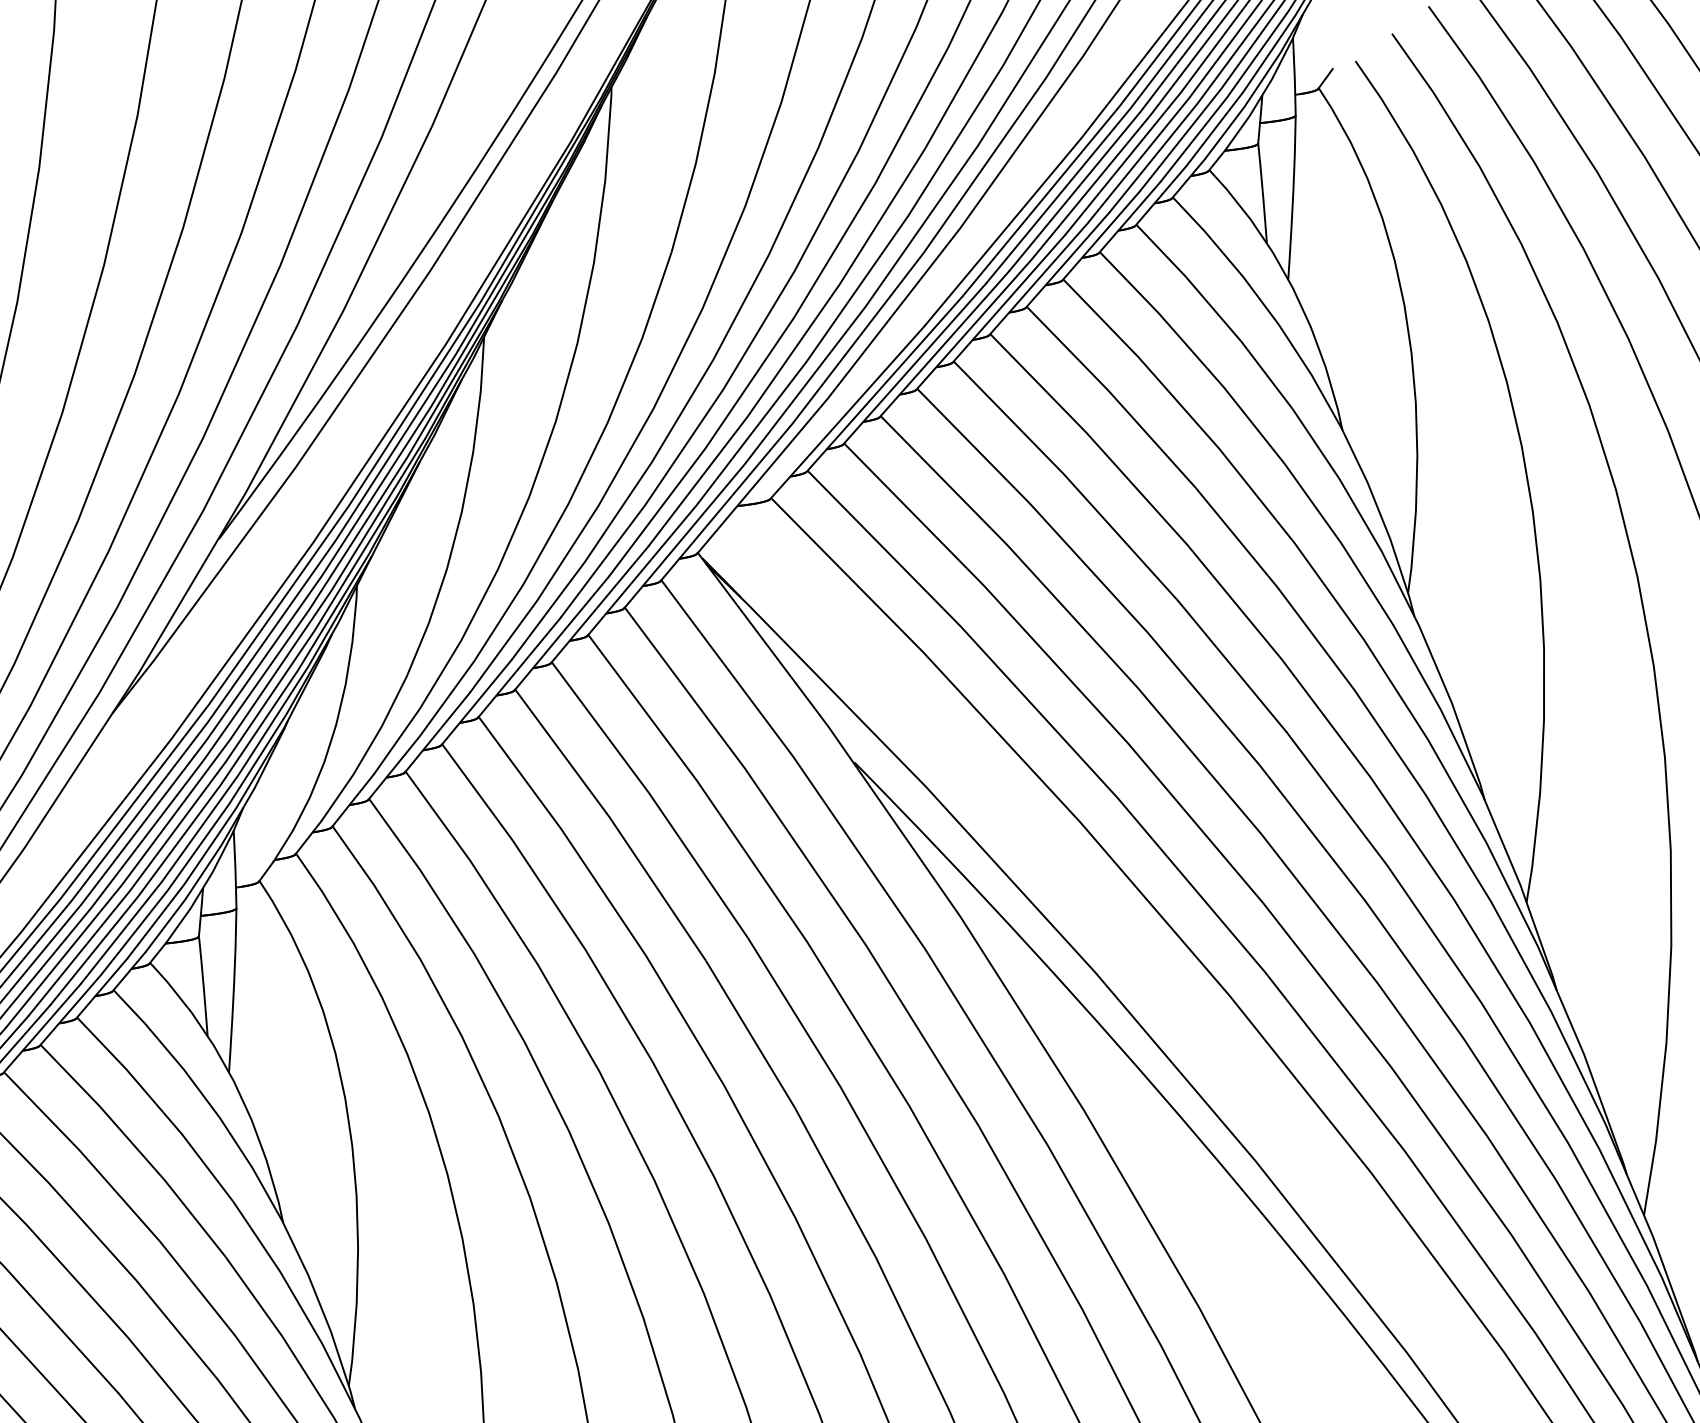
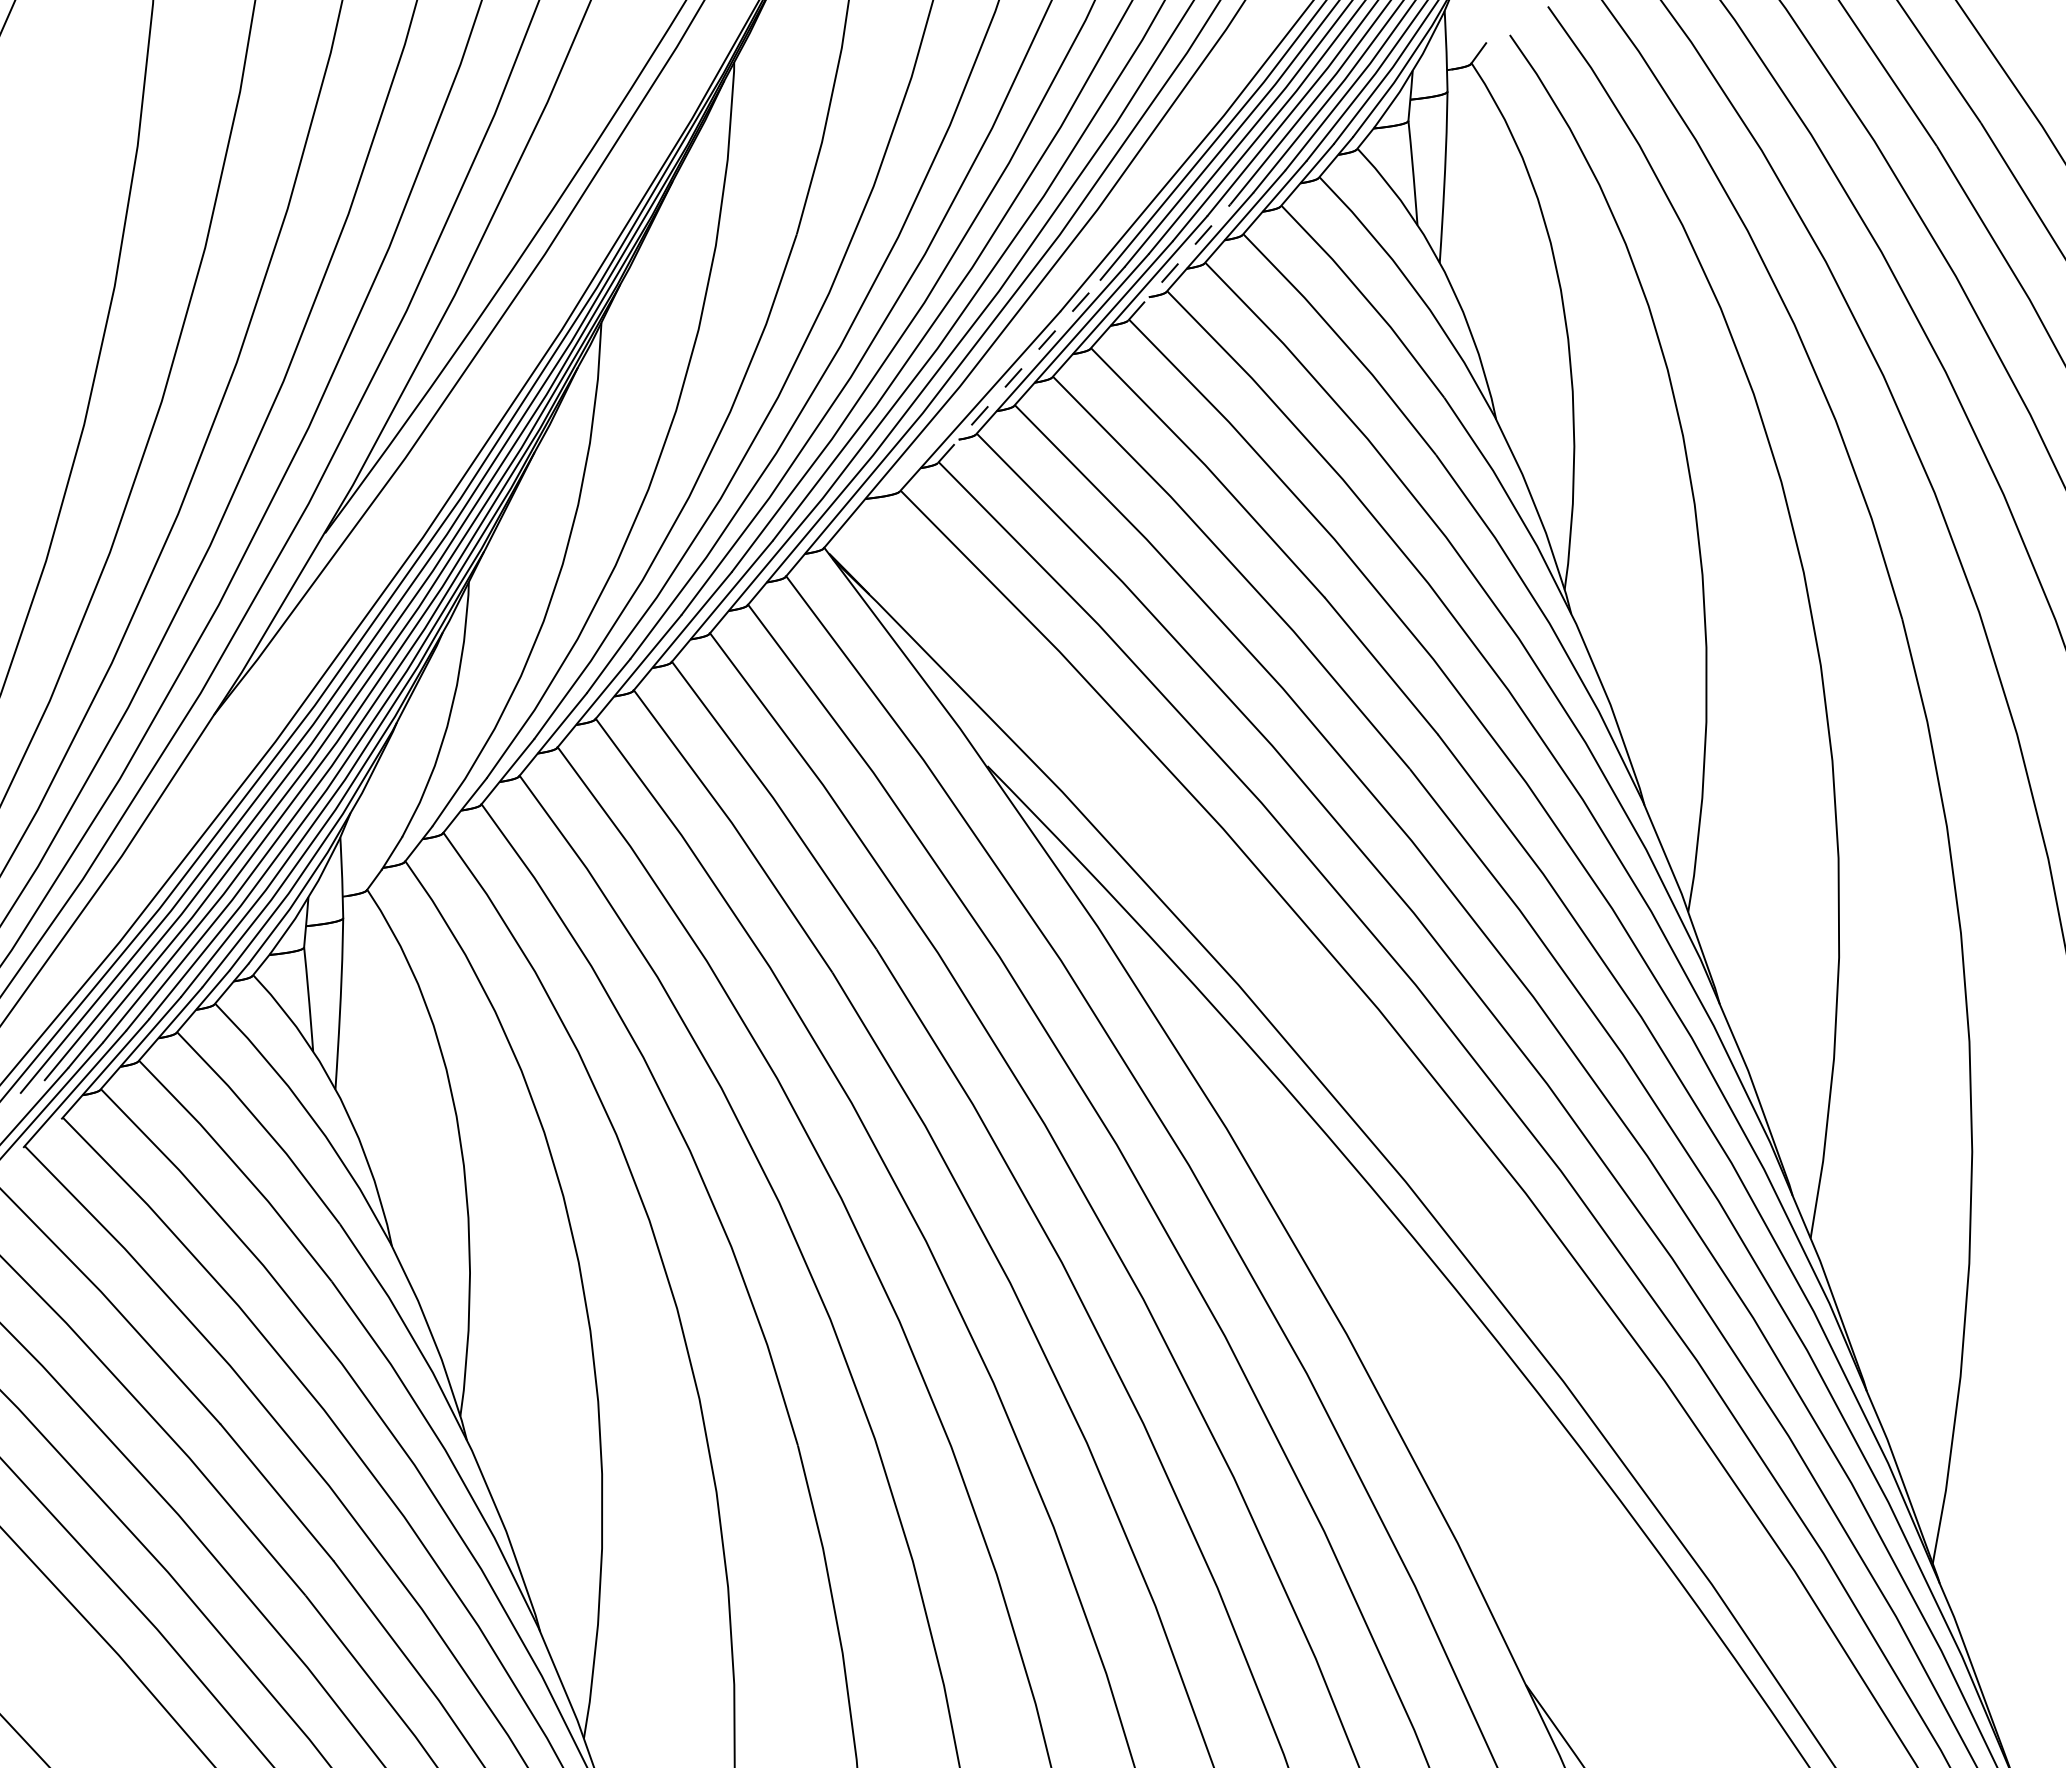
line: (1038, 279) -> (1179, 262), solid -> dashed
line: (885, 383) -> (1019, 371), solid -> dashed

